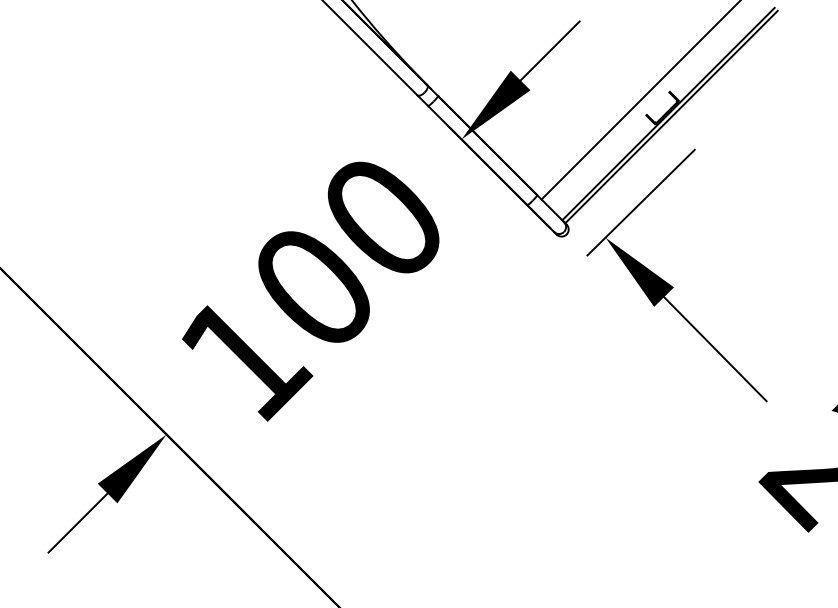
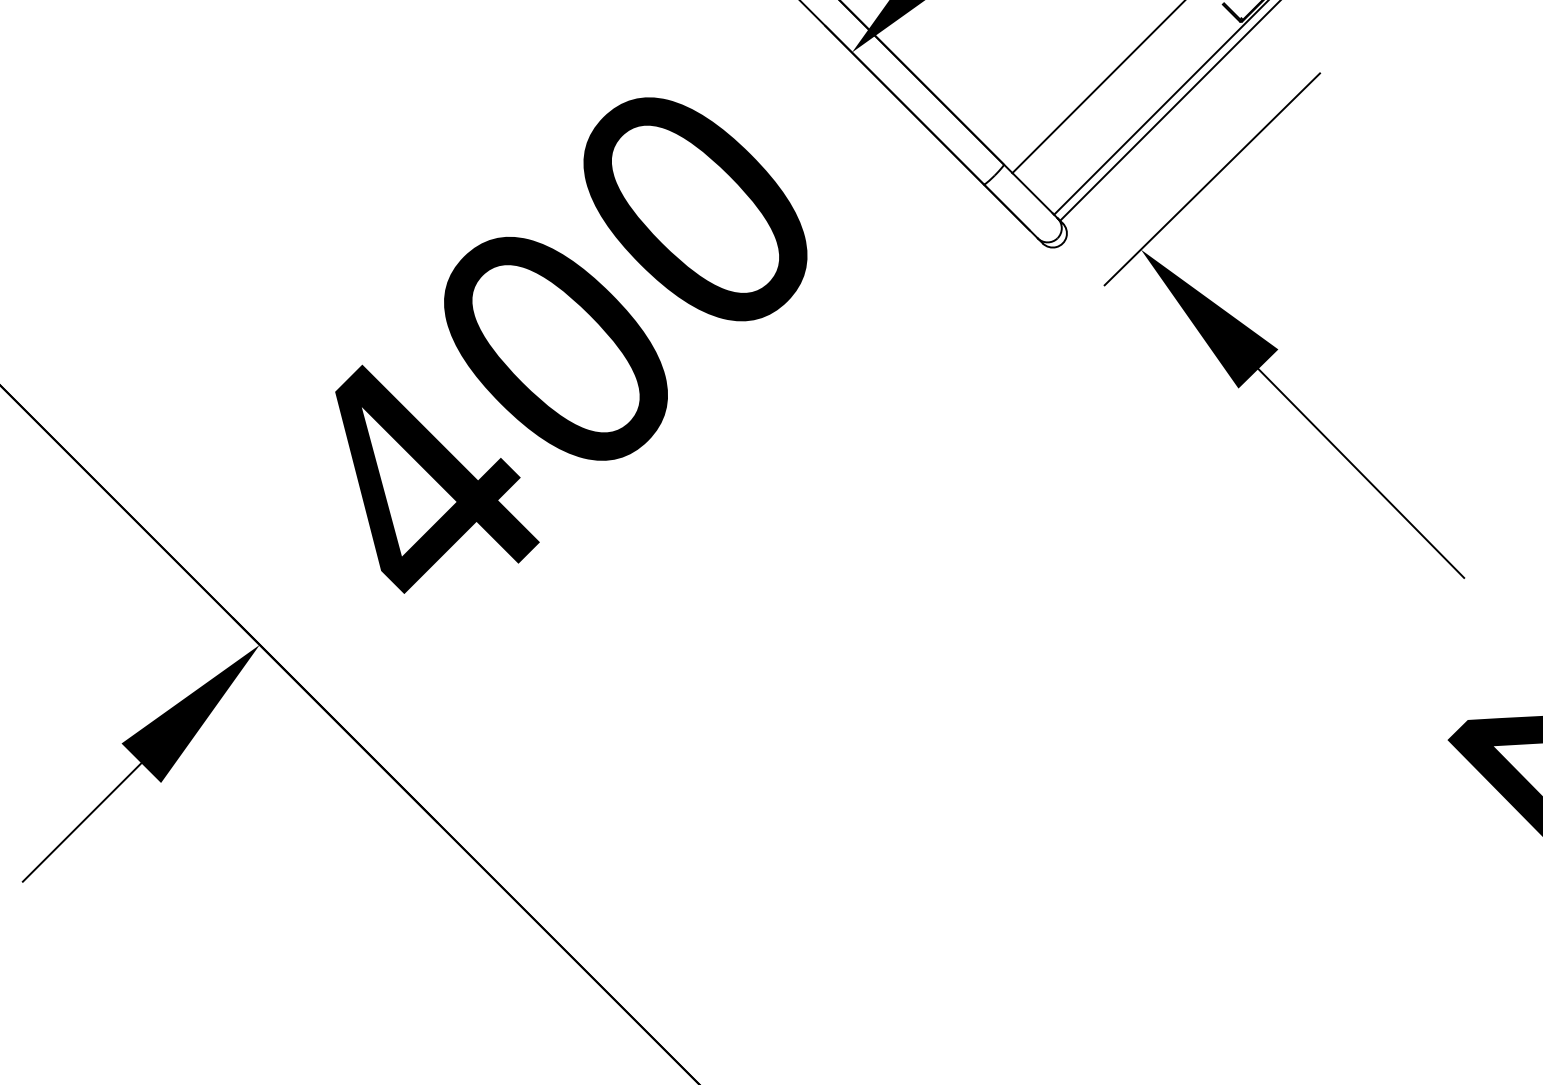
text: (247, 358) -> (422, 492), 100 -> 400

